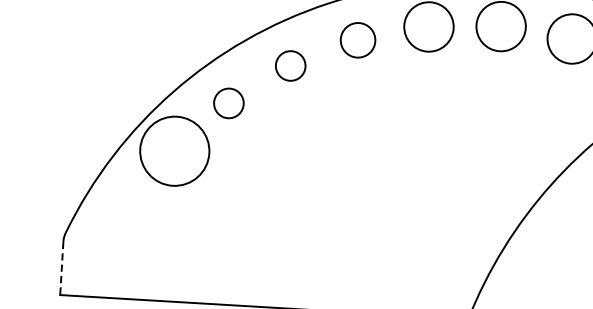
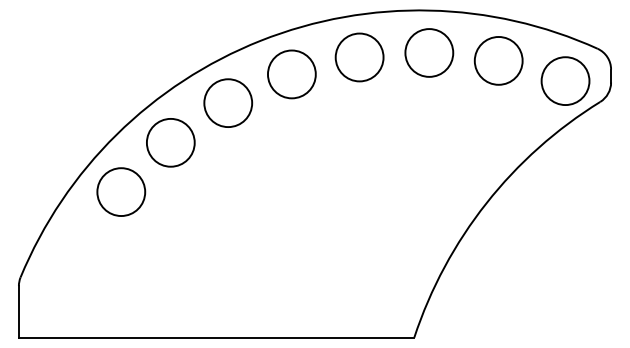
circle: (357, 40) -> (291, 74), size x1.43
circle: (290, 65) -> (228, 102), size x1.67
circle: (228, 103) -> (170, 142), size x1.67
circle: (174, 151) -> (121, 192), size x0.71
line: (61, 268) -> (18, 311), dashed -> solid

